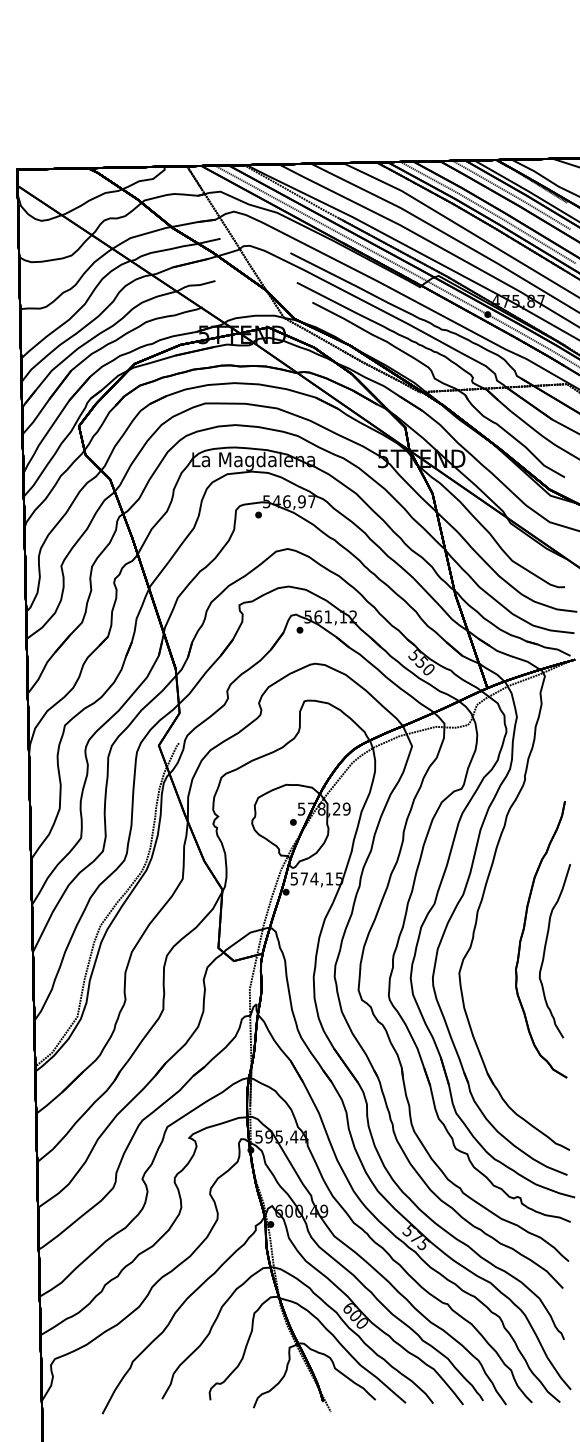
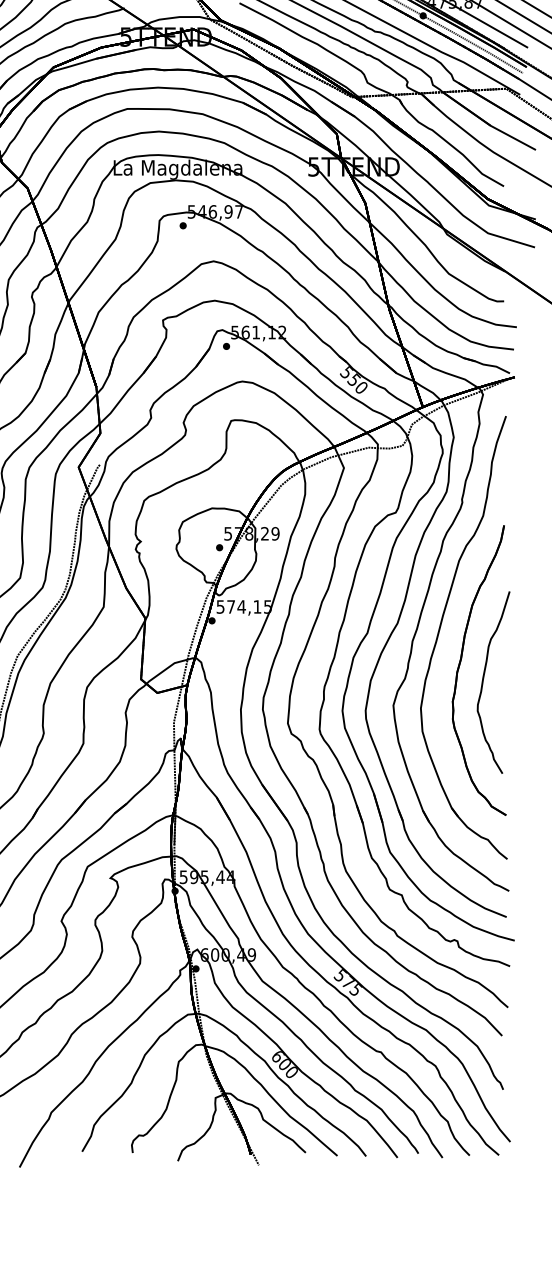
part: (503, 904) -> (439, 633), added

